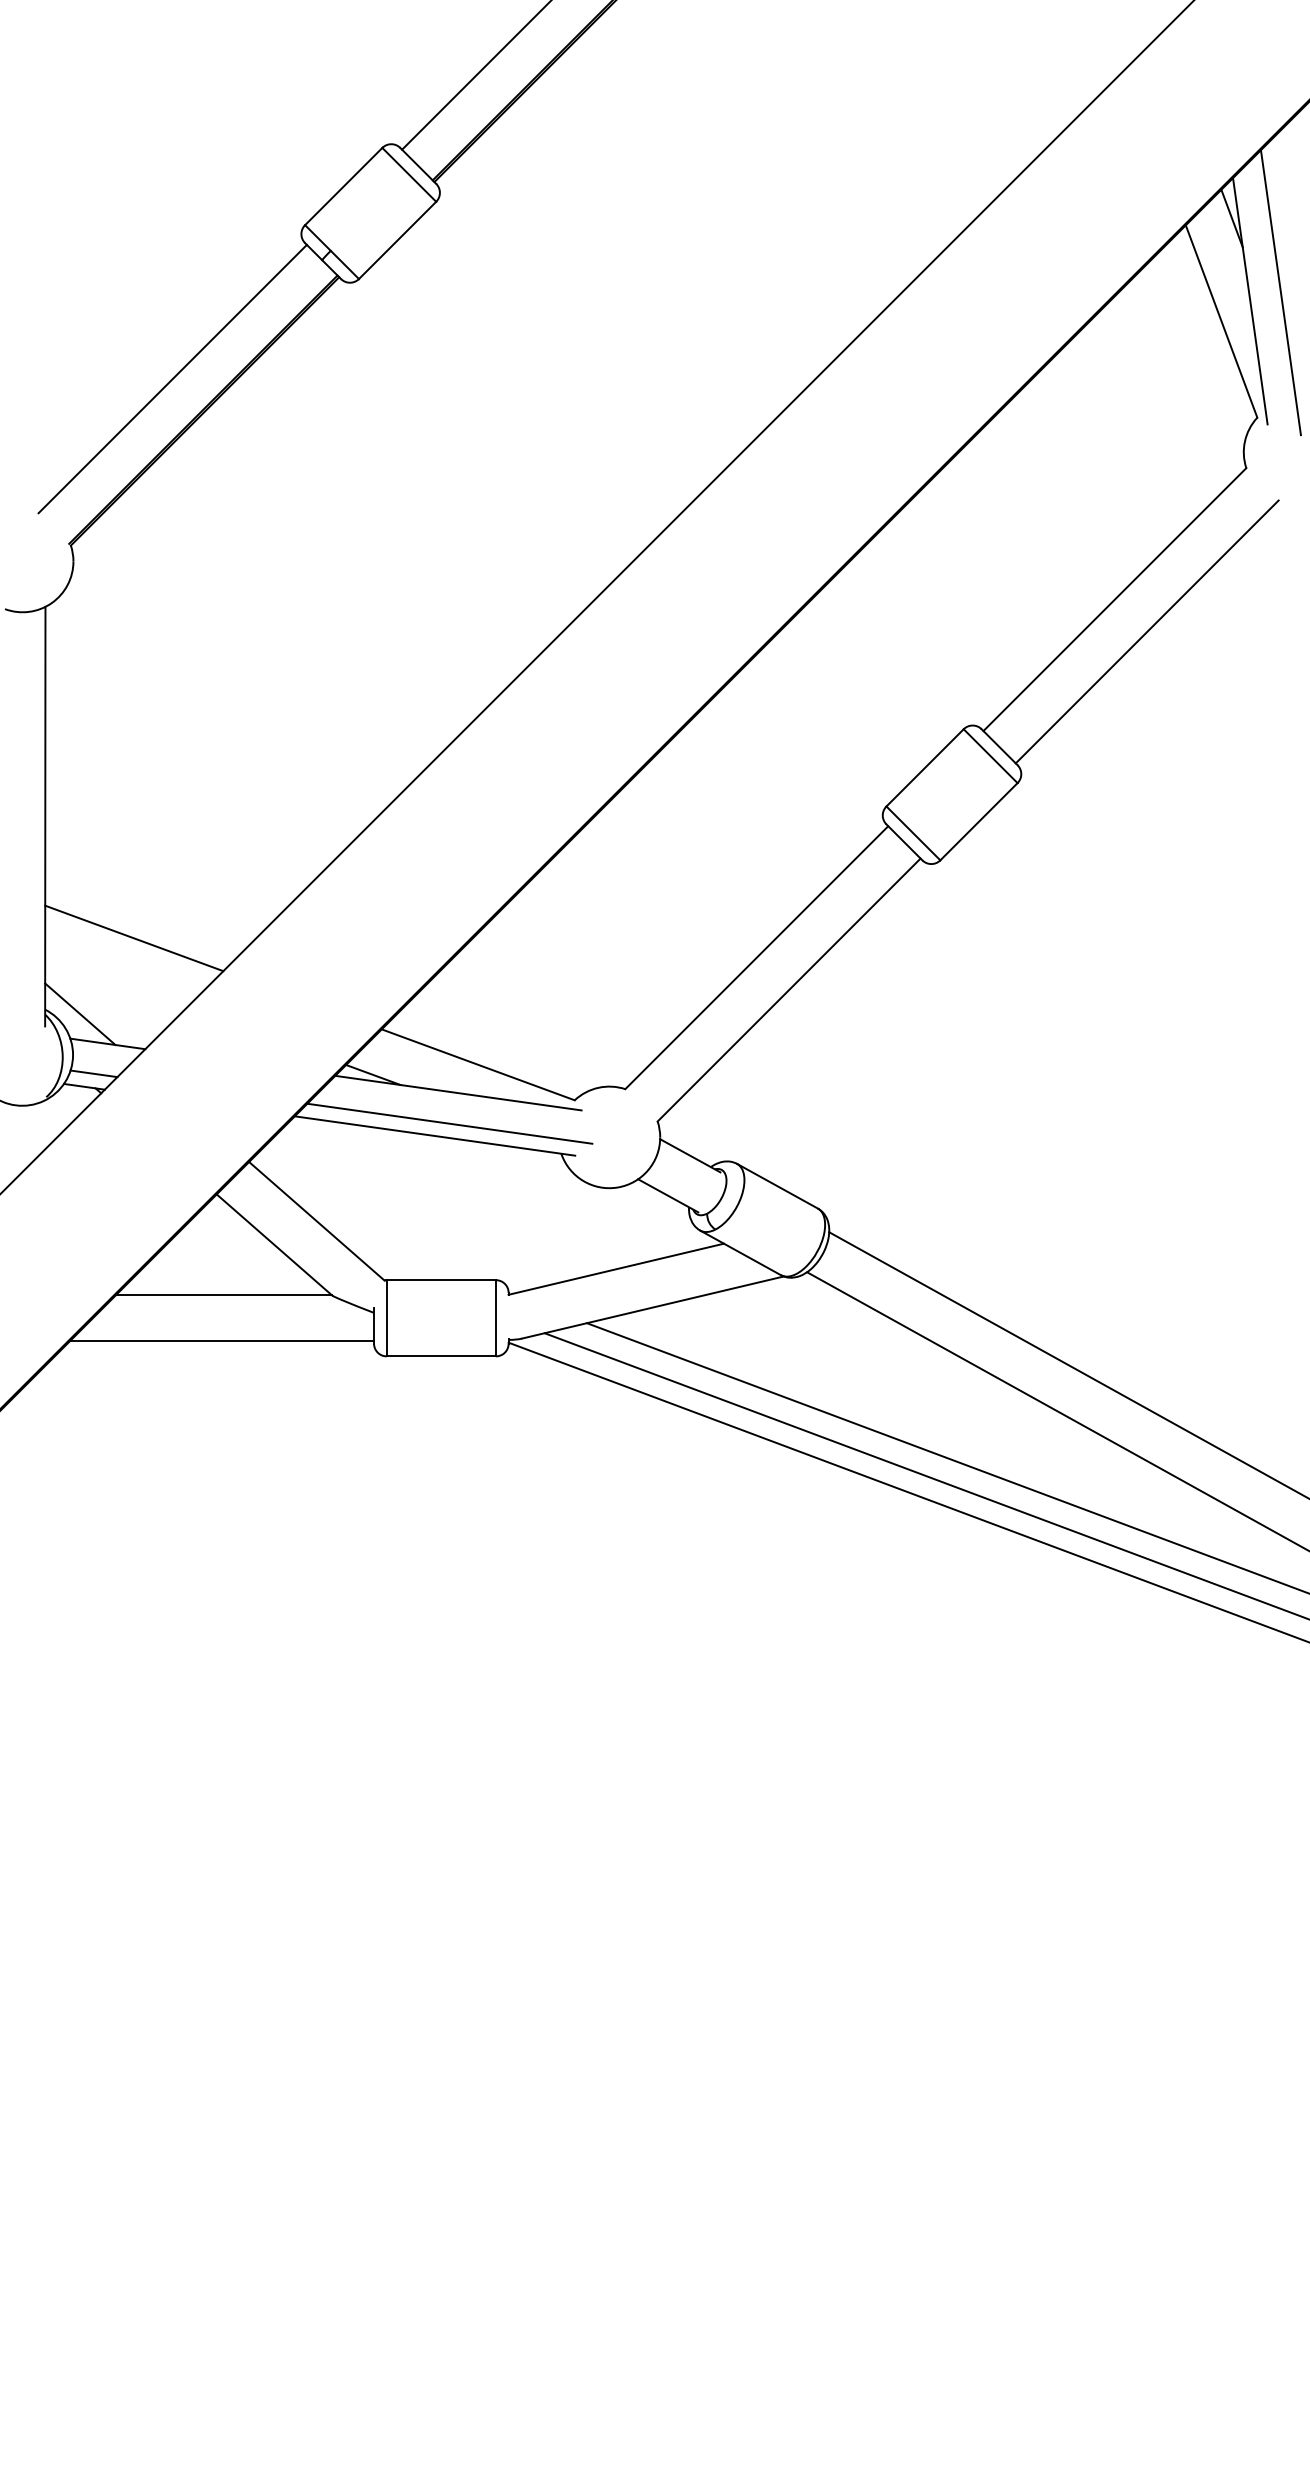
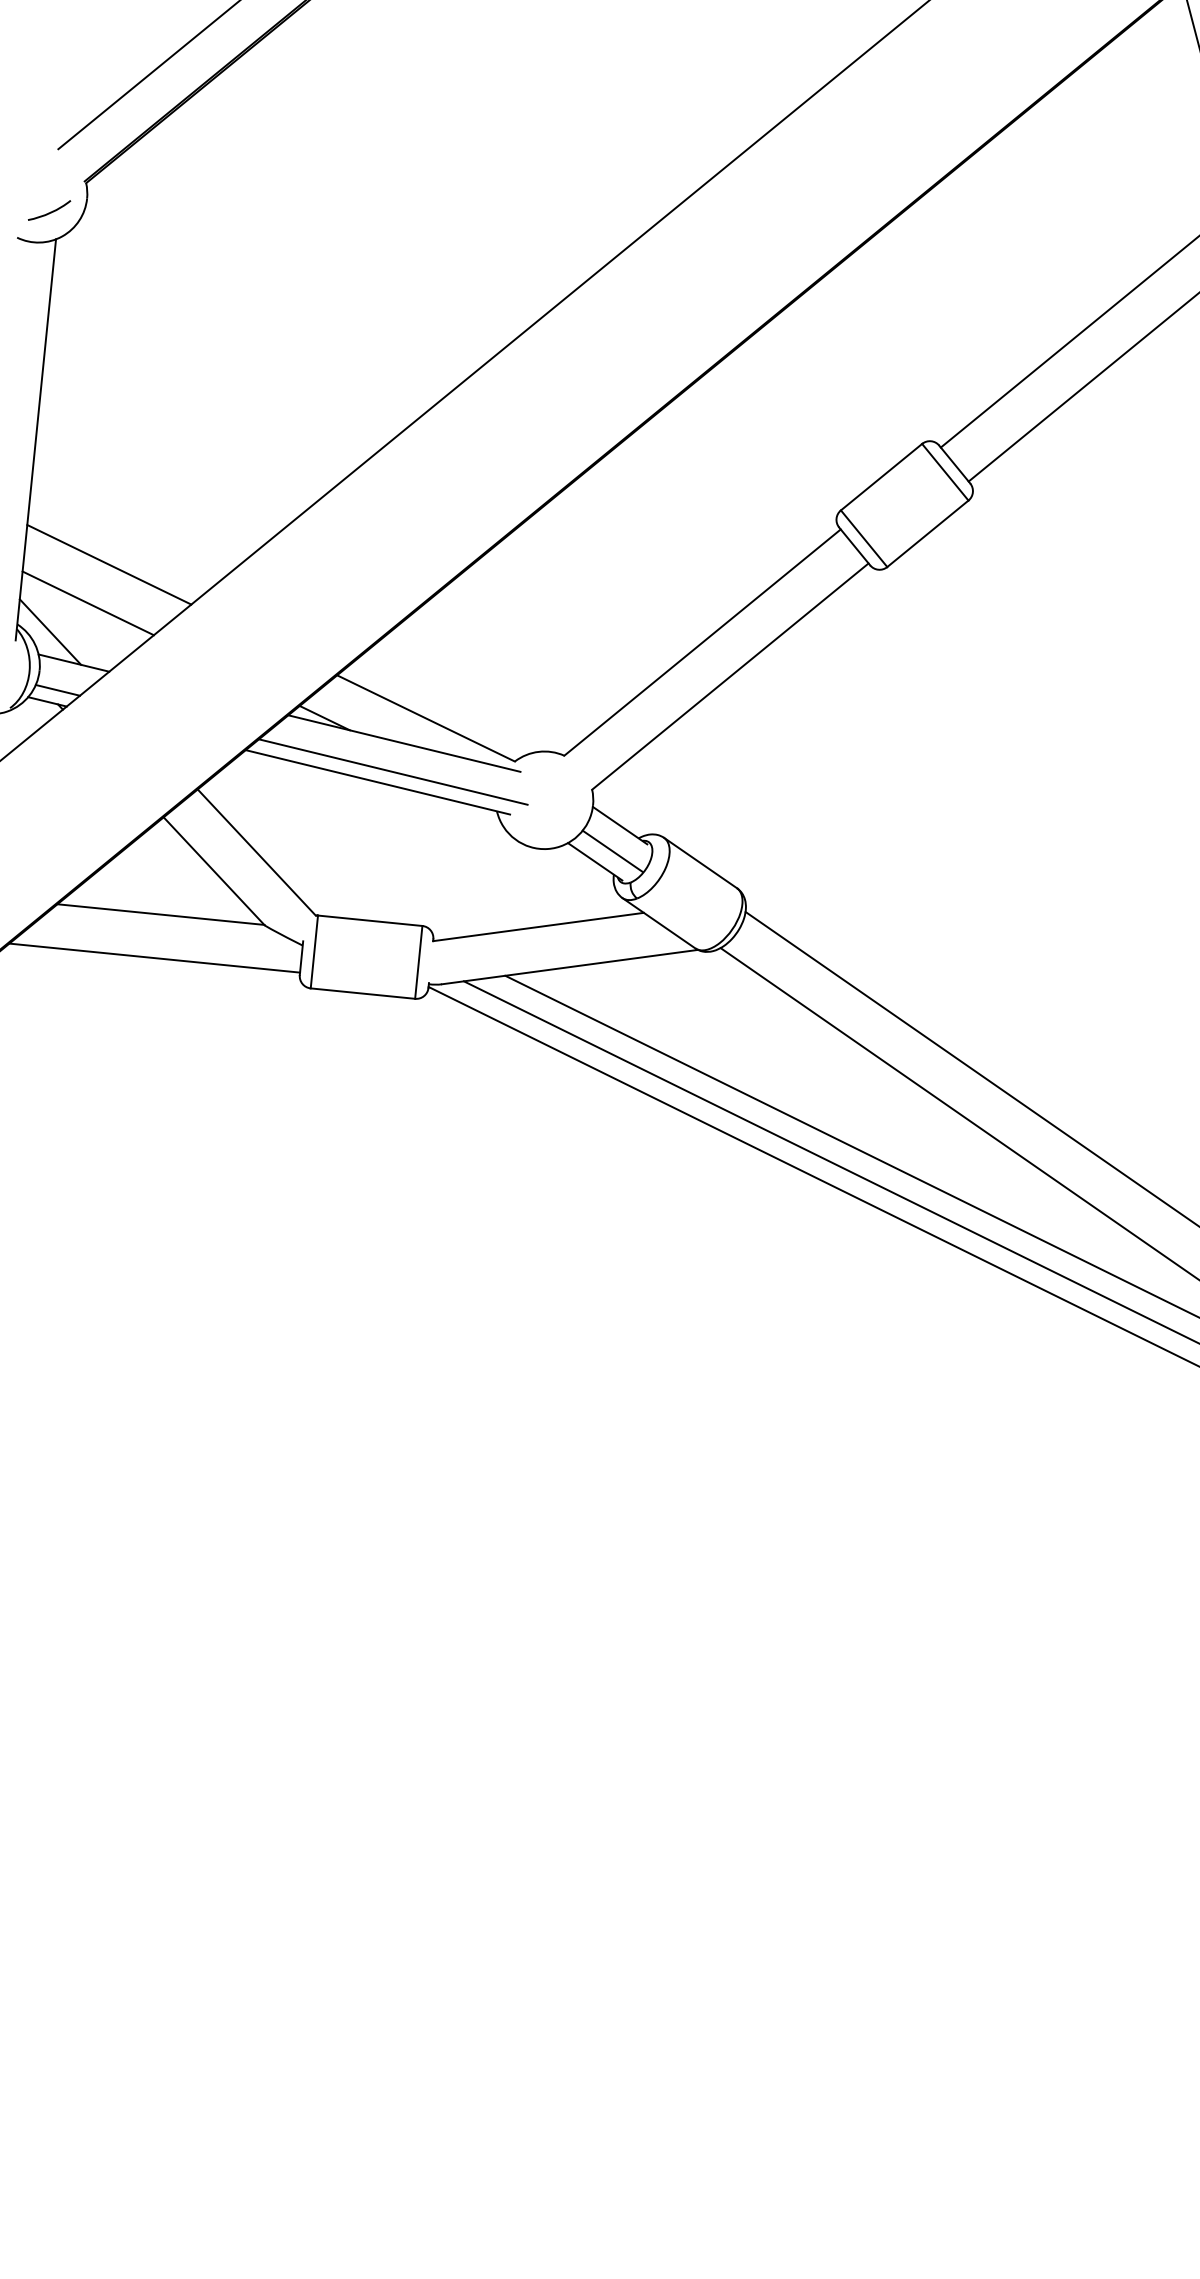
curve: (35, 579) -> (49, 212), added
line: (116, 980) -> (88, 603), added
line: (685, 1182) -> (612, 850), added

